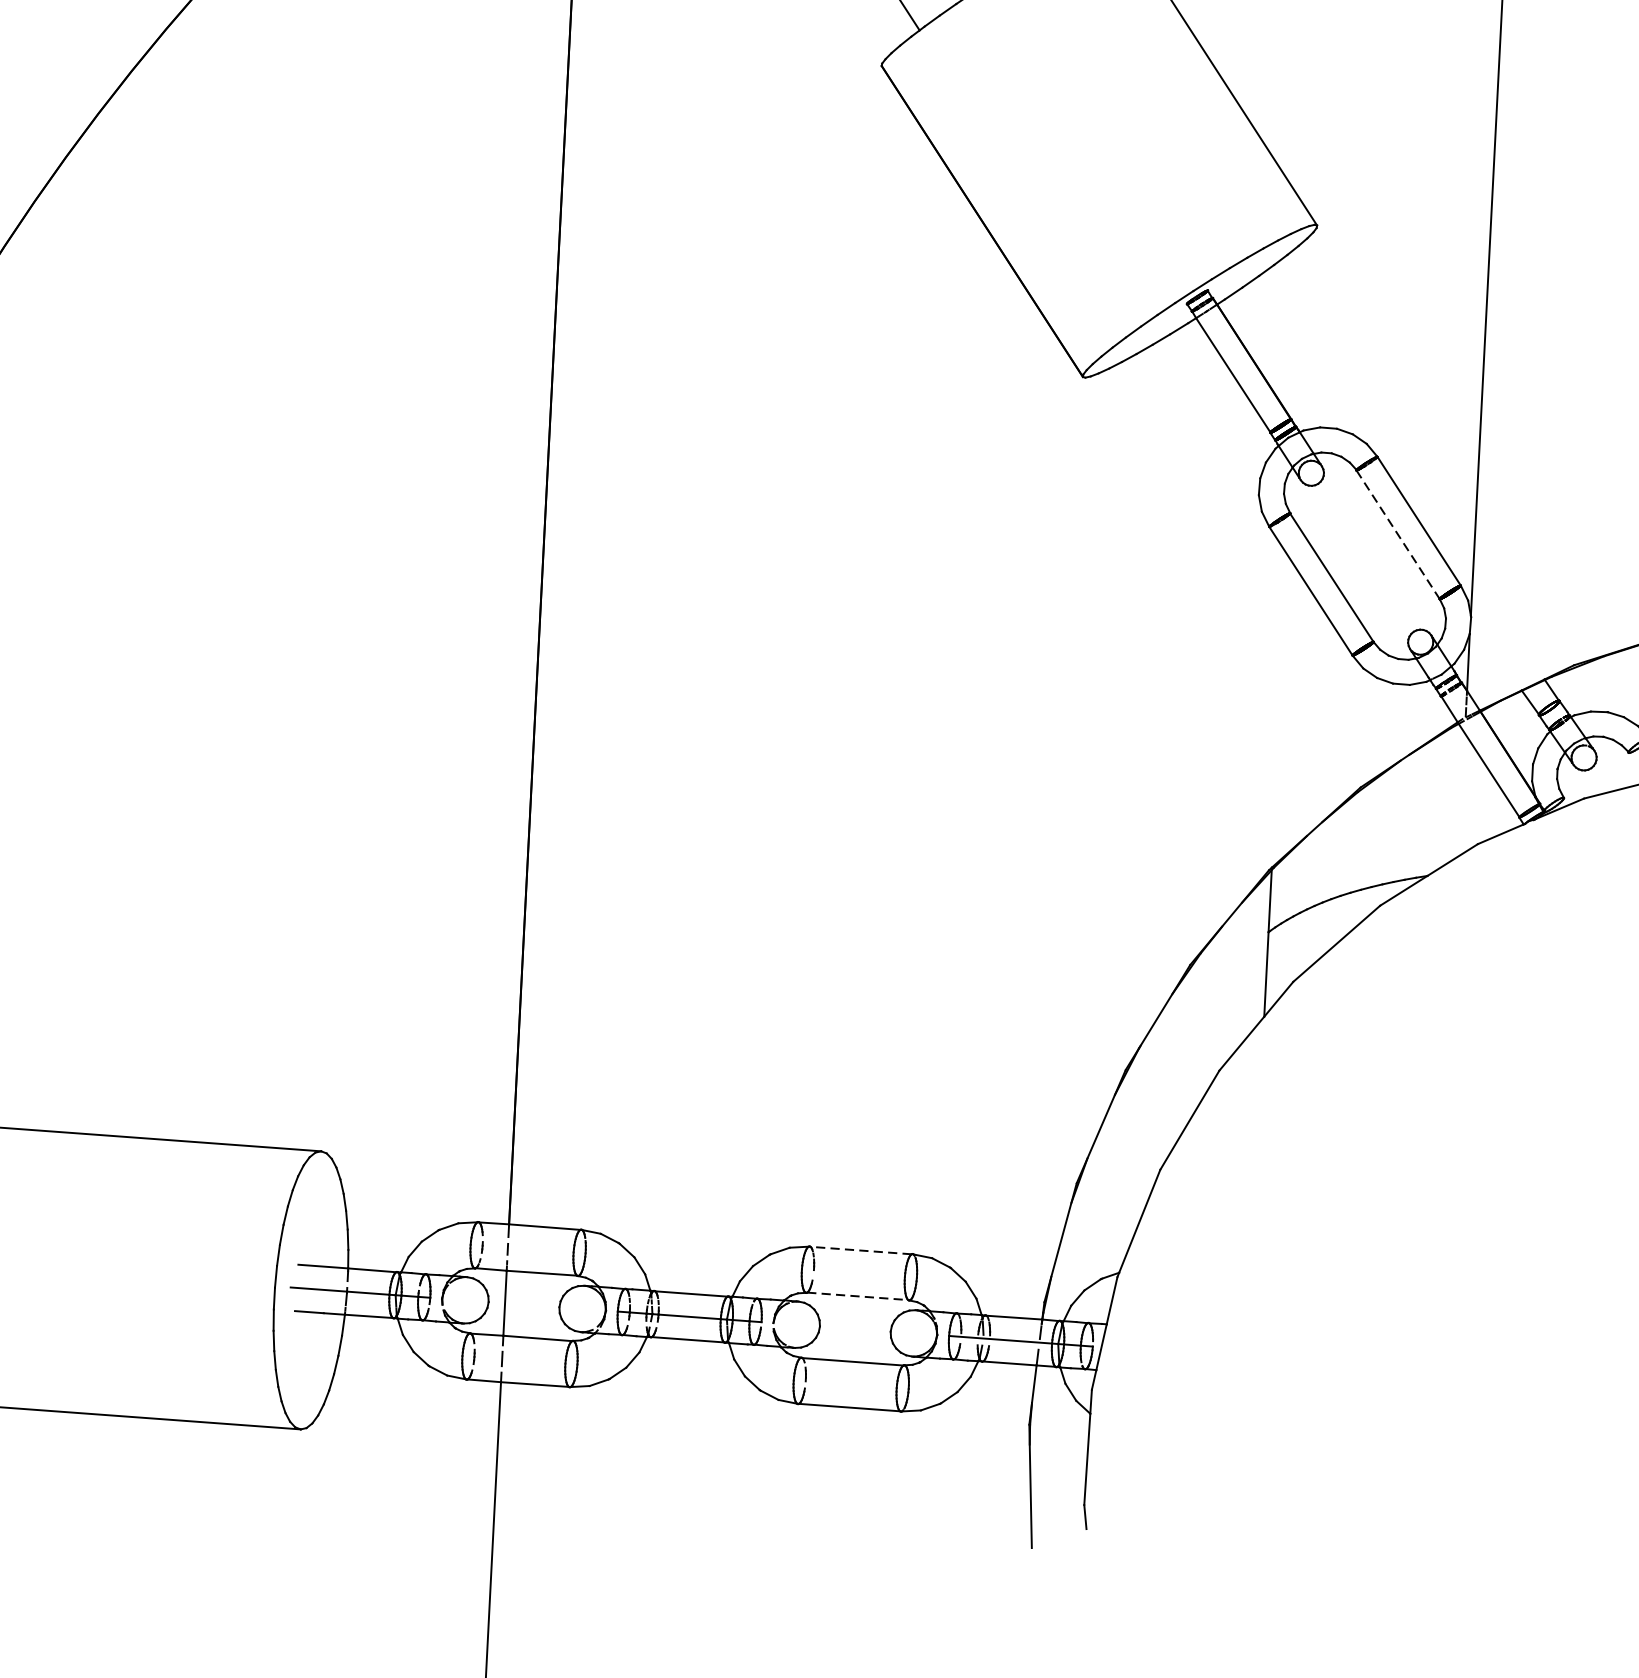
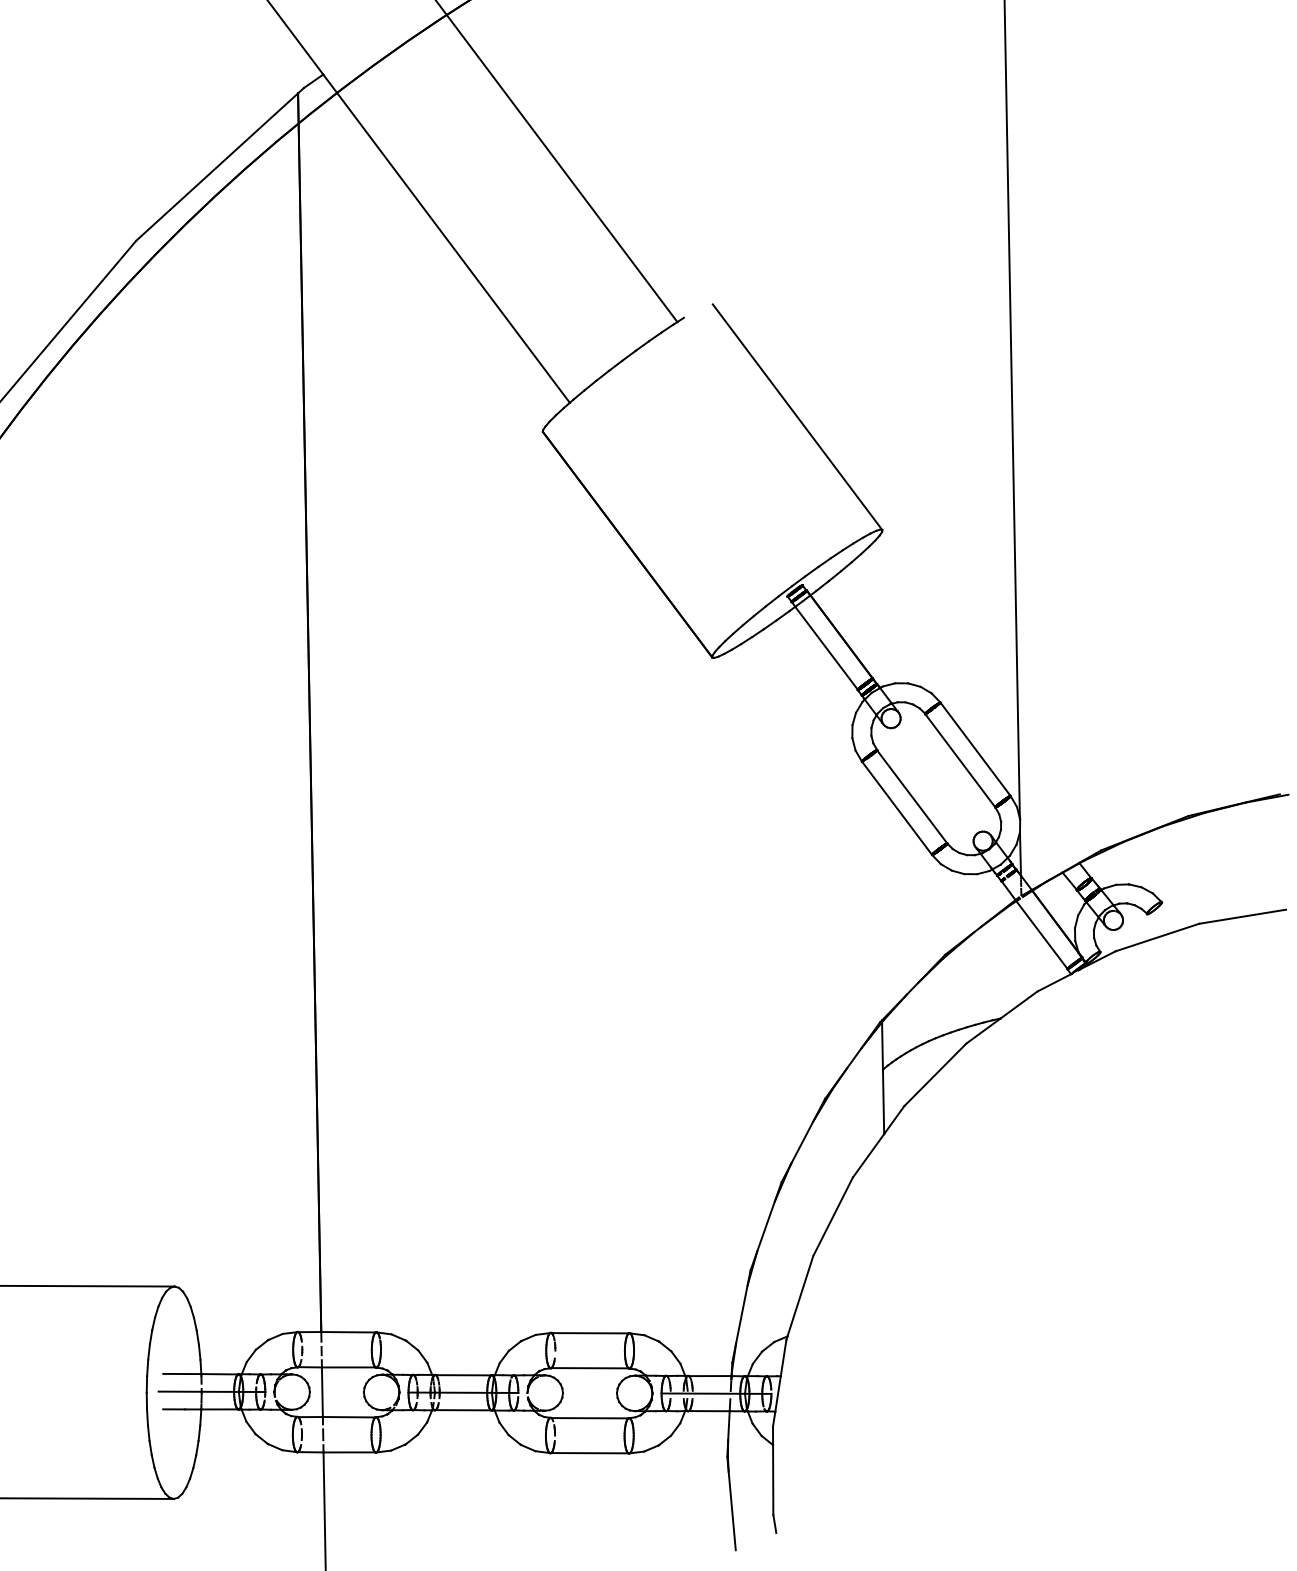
line: (1398, 535) -> (960, 761), dashed -> solid
line: (861, 1250) -> (590, 1333), dashed -> solid
line: (858, 1296) -> (590, 1368), dashed -> solid

